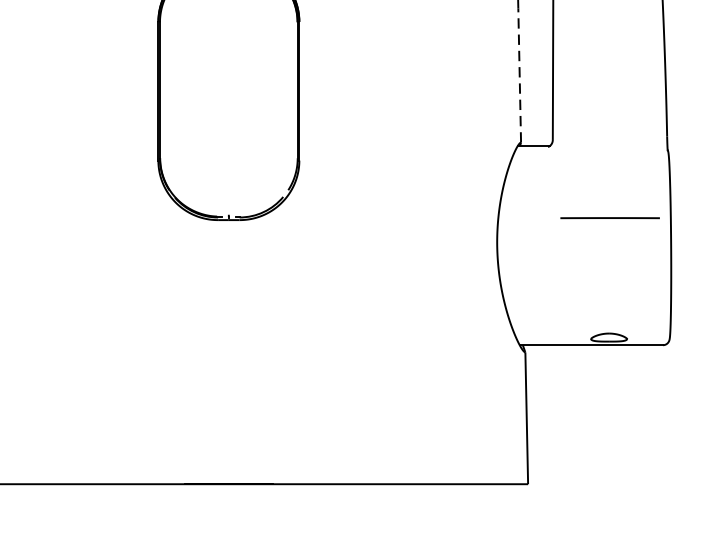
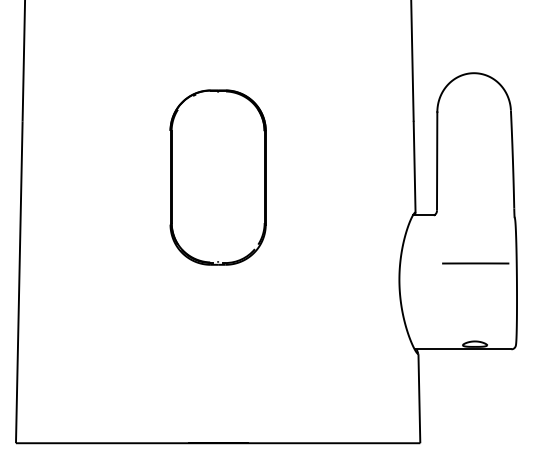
line: (519, 74) -> (414, 166), dashed -> solid

